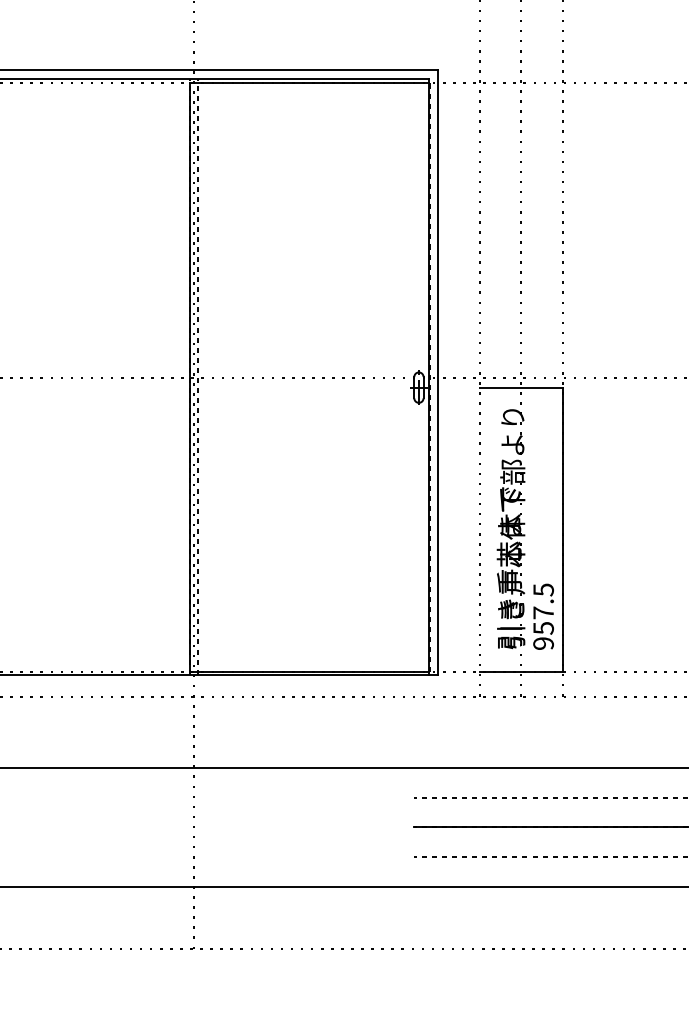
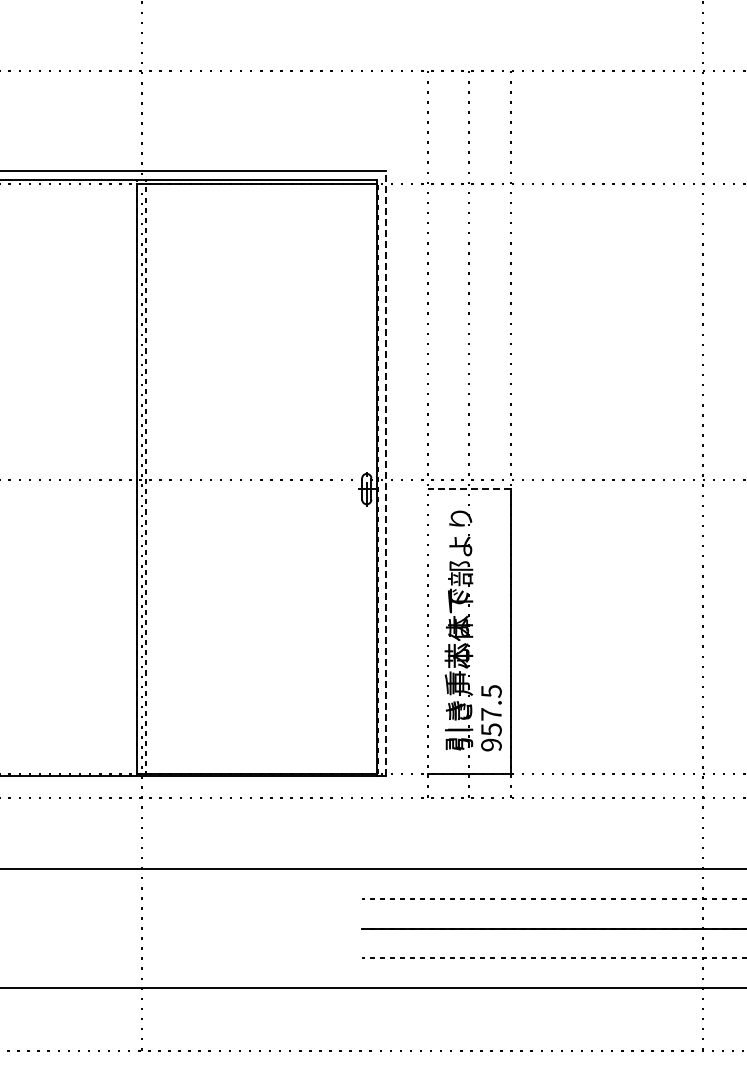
line: (438, 372) -> (386, 473), solid -> dashed
line: (521, 388) -> (469, 489), solid -> dashed

